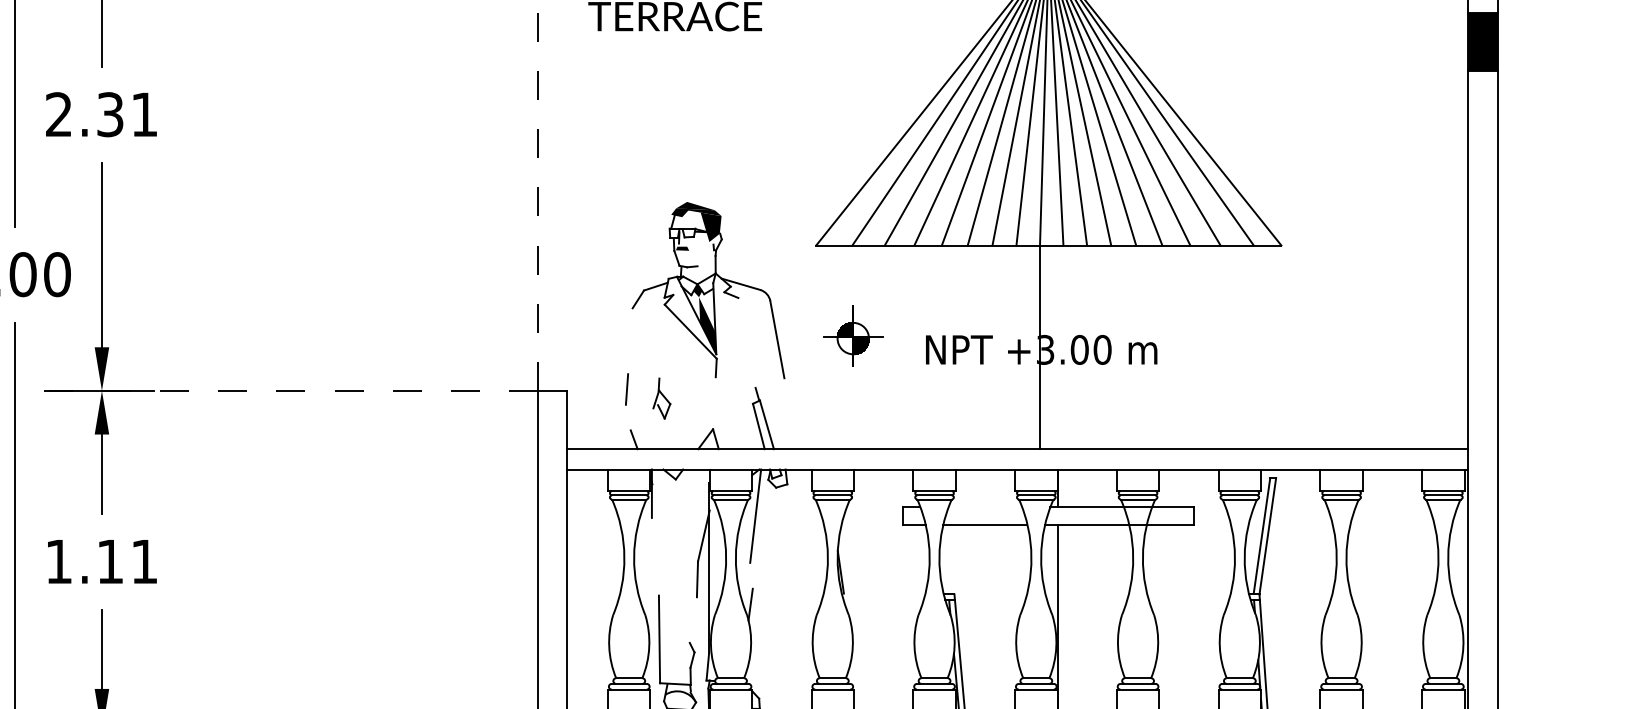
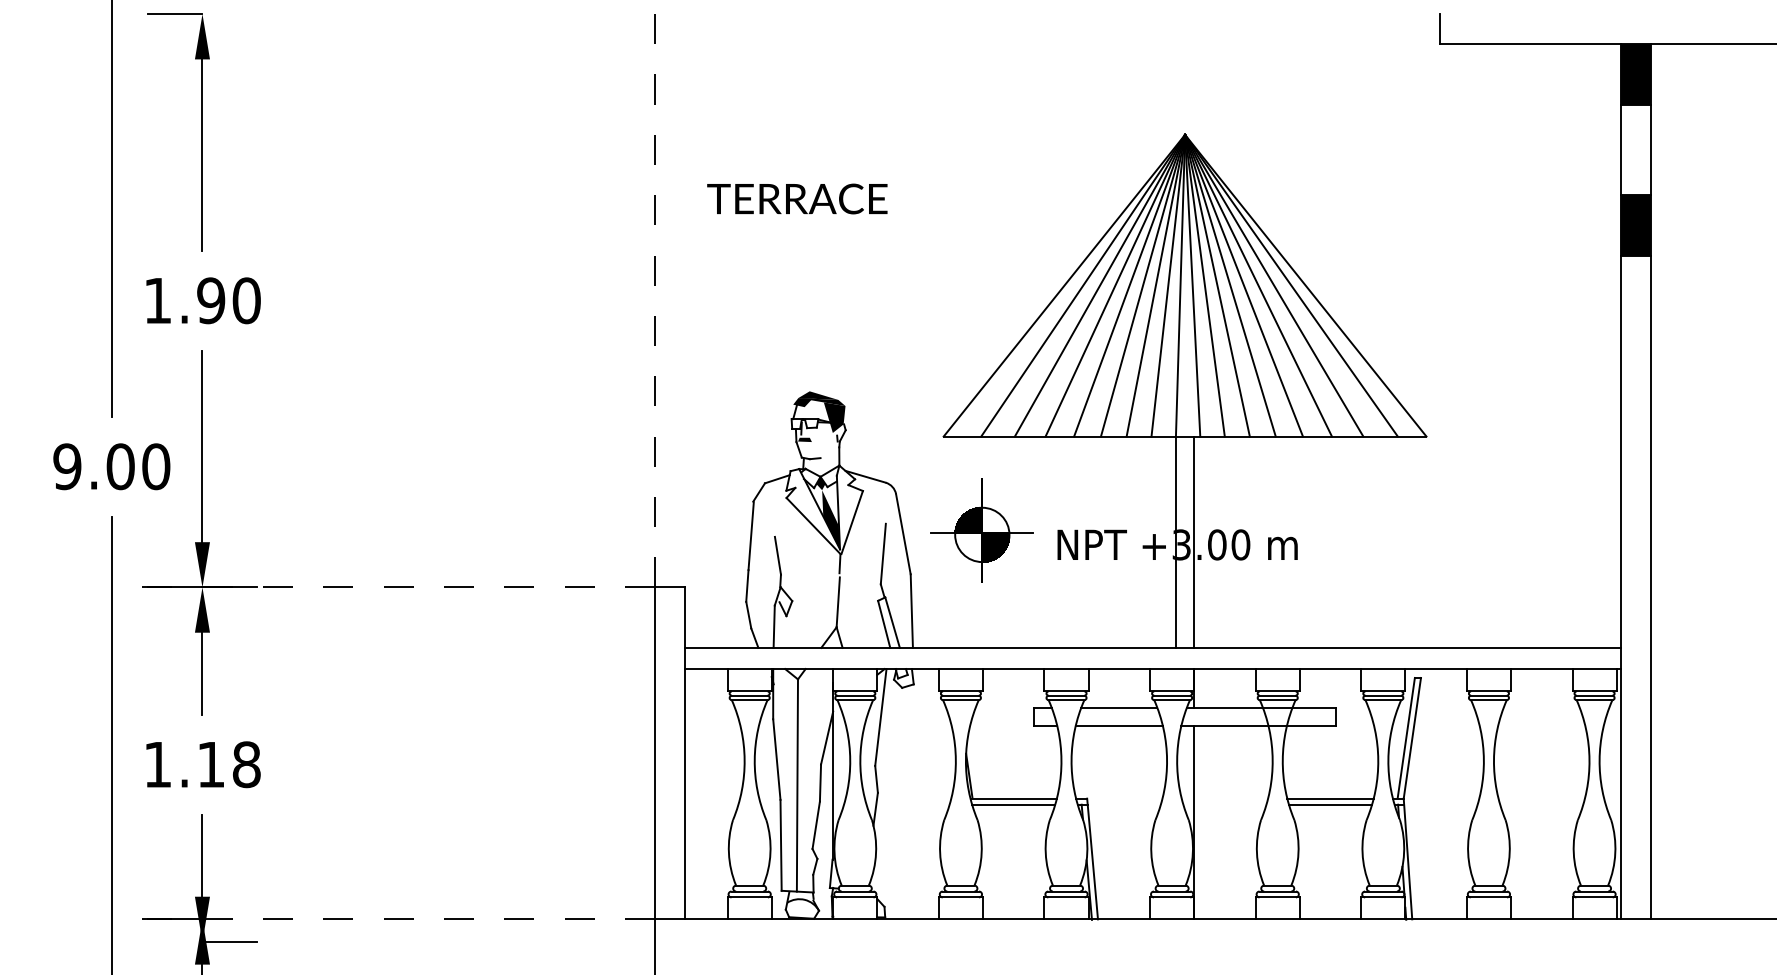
text: (101, 114) -> (202, 300), 2.31 -> 1.90
line: (727, 328) -> (851, 522), added
part: (852, 336) -> (981, 530), size x1.67
line: (630, 341) -> (750, 536), added
line: (1057, 346) -> (1194, 541), added
line: (757, 358) -> (882, 553), added
line: (656, 360) -> (777, 555), added
line: (713, 405) -> (837, 602), added
line: (785, 413) -> (911, 610), added
line: (628, 416) -> (748, 614), added
line: (652, 428) -> (773, 626), added
line: (985, 507) -> (1119, 708), added
line: (655, 556) -> (776, 759), added
text: (144, 561) -> (246, 764), 1.11 -> 1.18
line: (751, 575) -> (876, 778), added
line: (675, 581) -> (797, 785), added
line: (883, 594) -> (1013, 798), added
line: (1188, 594) -> (1330, 798), added
line: (883, 600) -> (1013, 804), added
line: (1188, 600) -> (1330, 804), added
line: (692, 619) -> (815, 824), added

